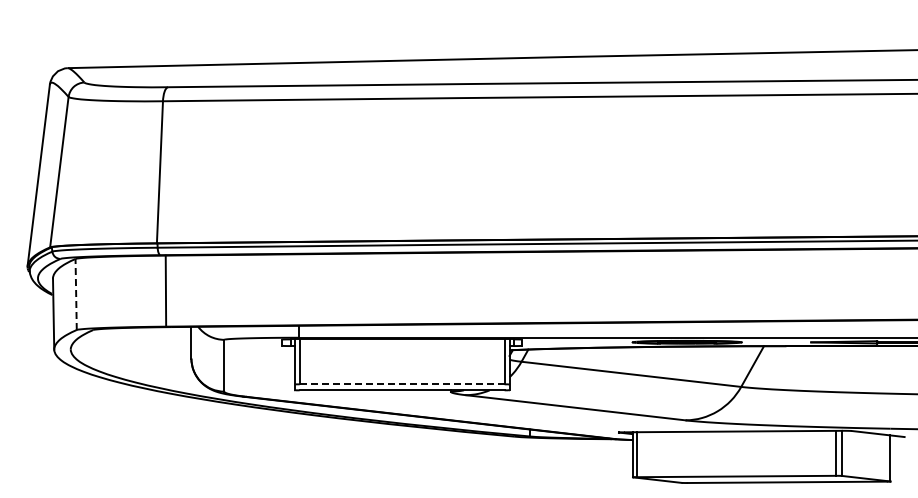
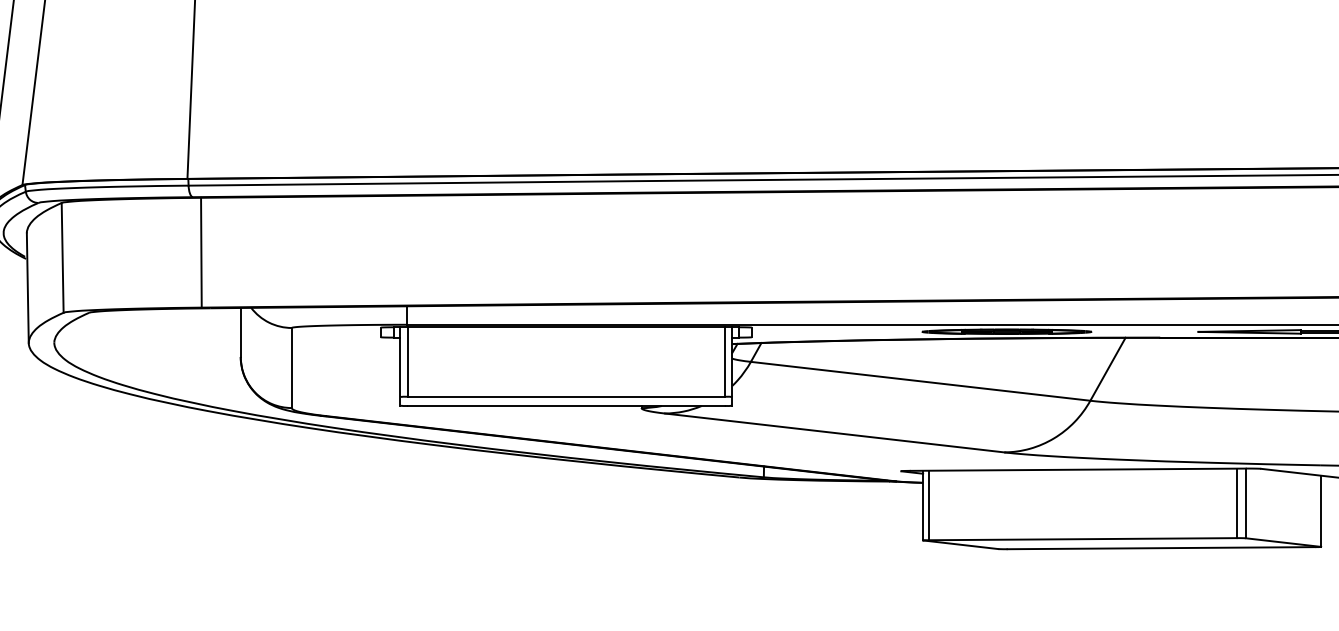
line: (76, 294) -> (63, 257), dashed -> solid
line: (402, 384) -> (566, 396), dashed -> solid

